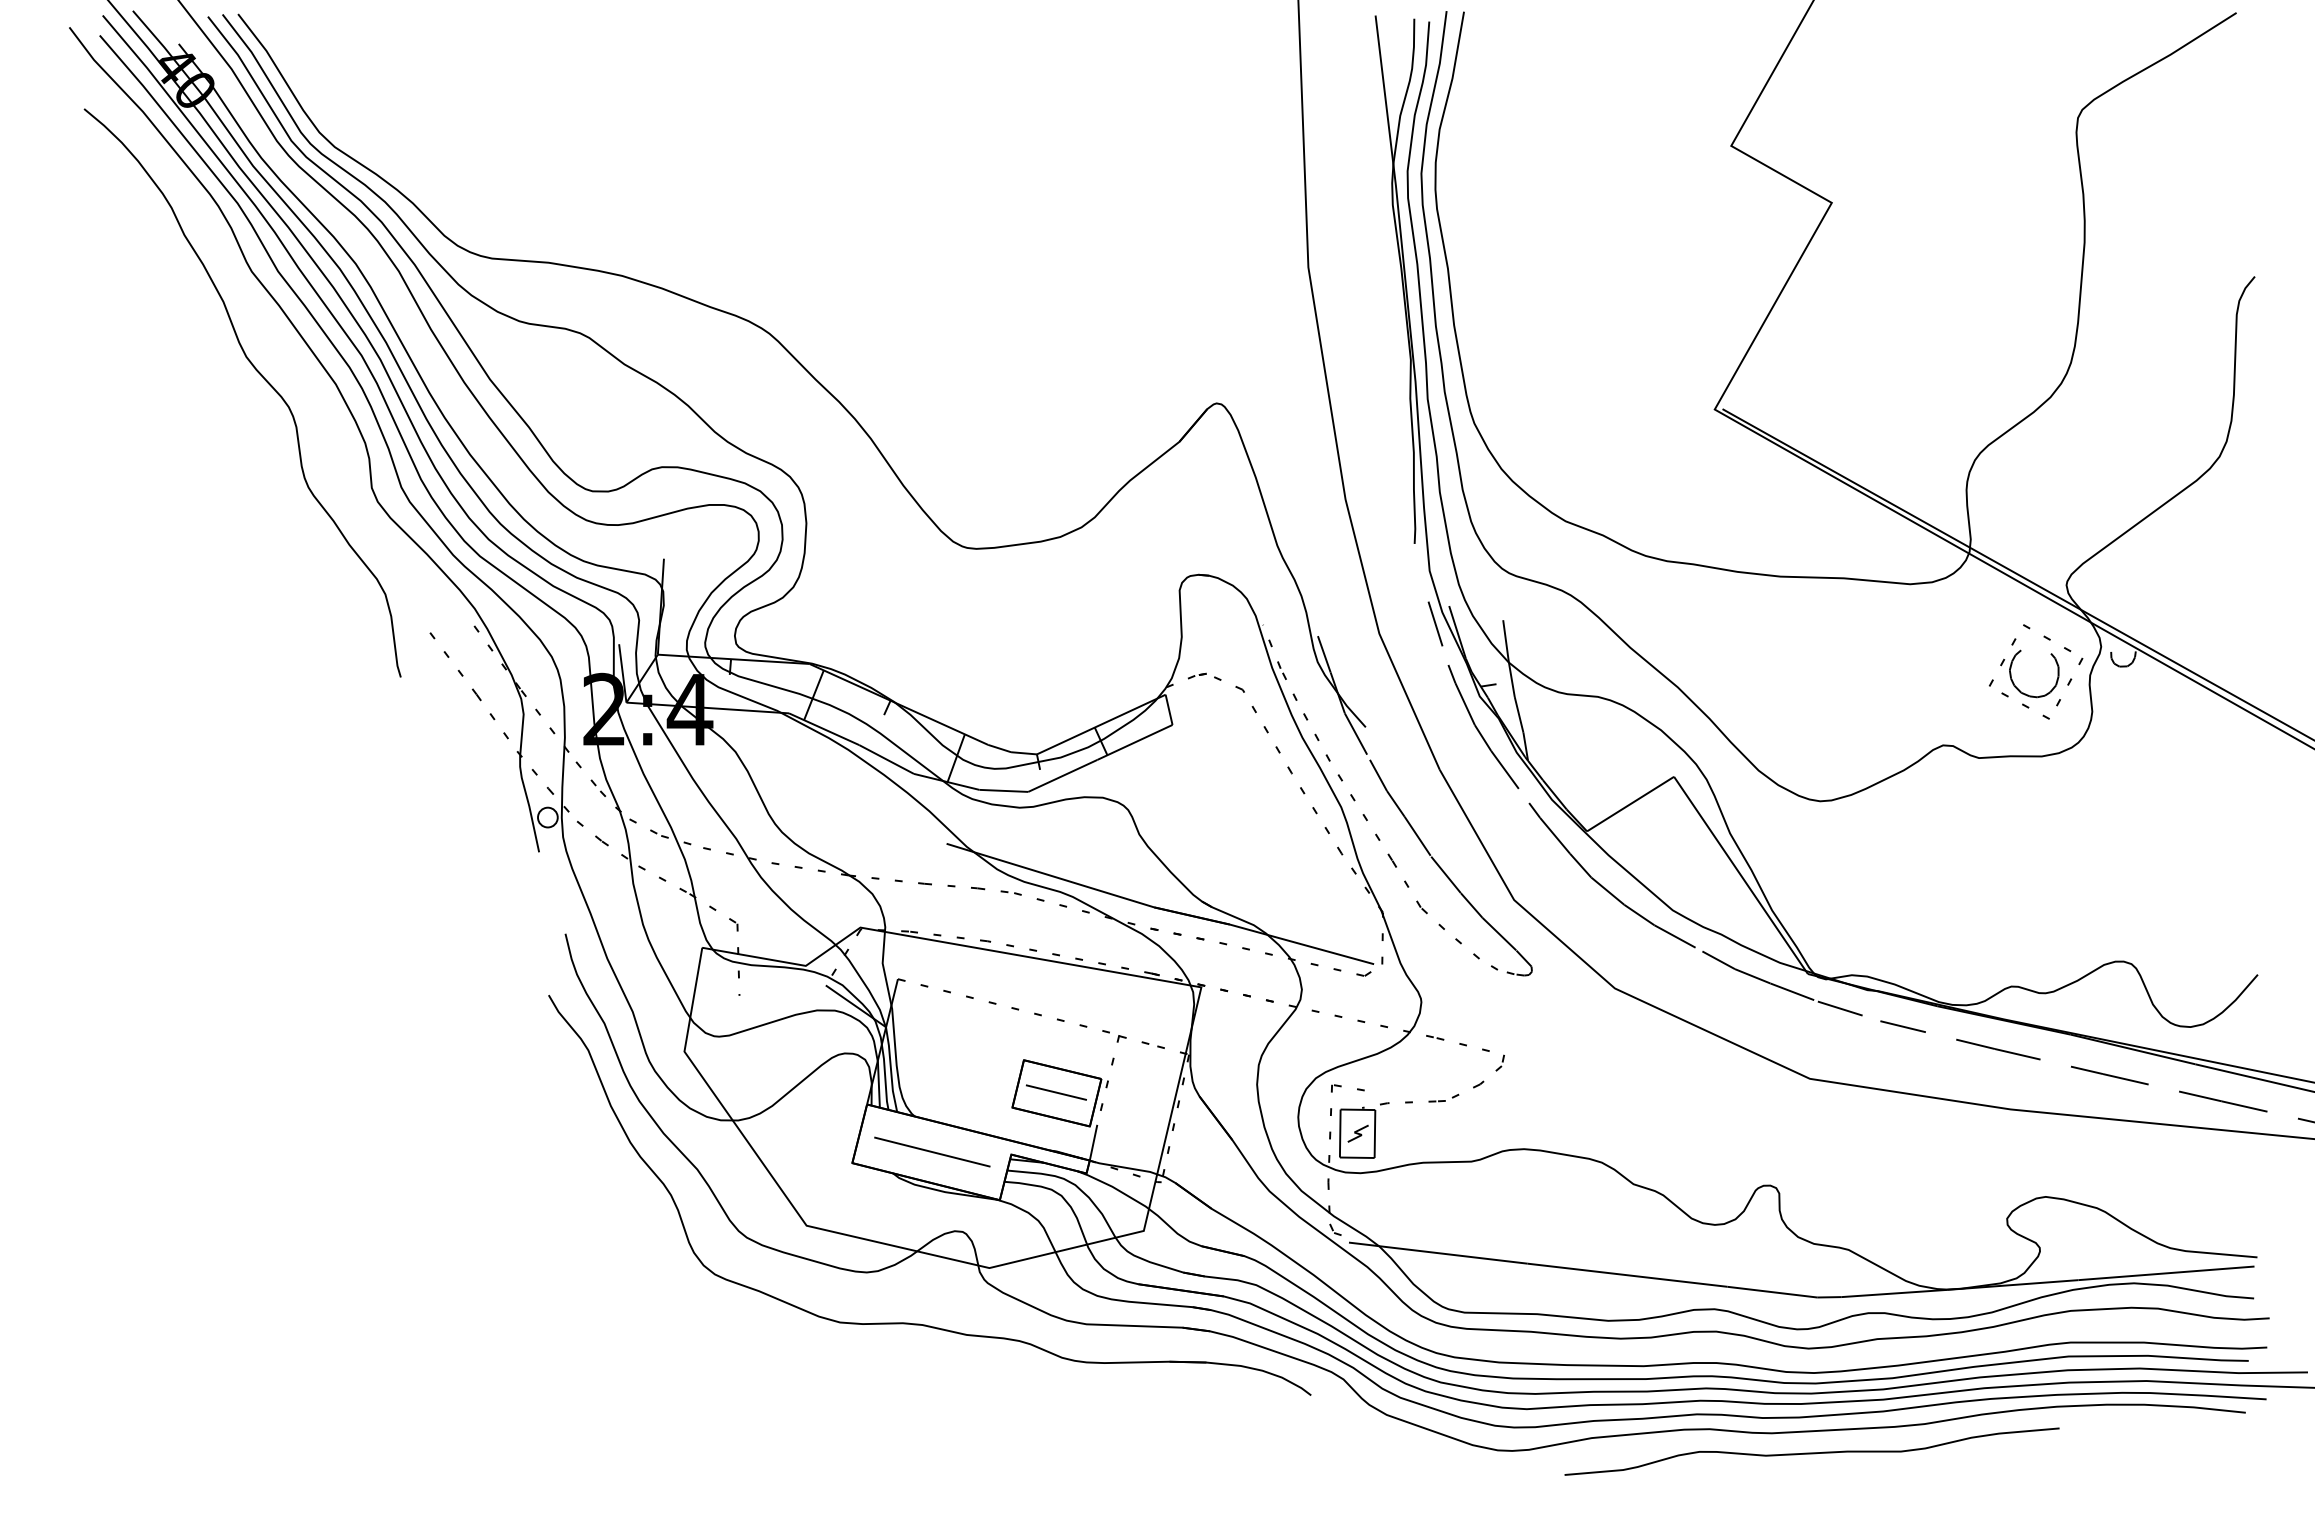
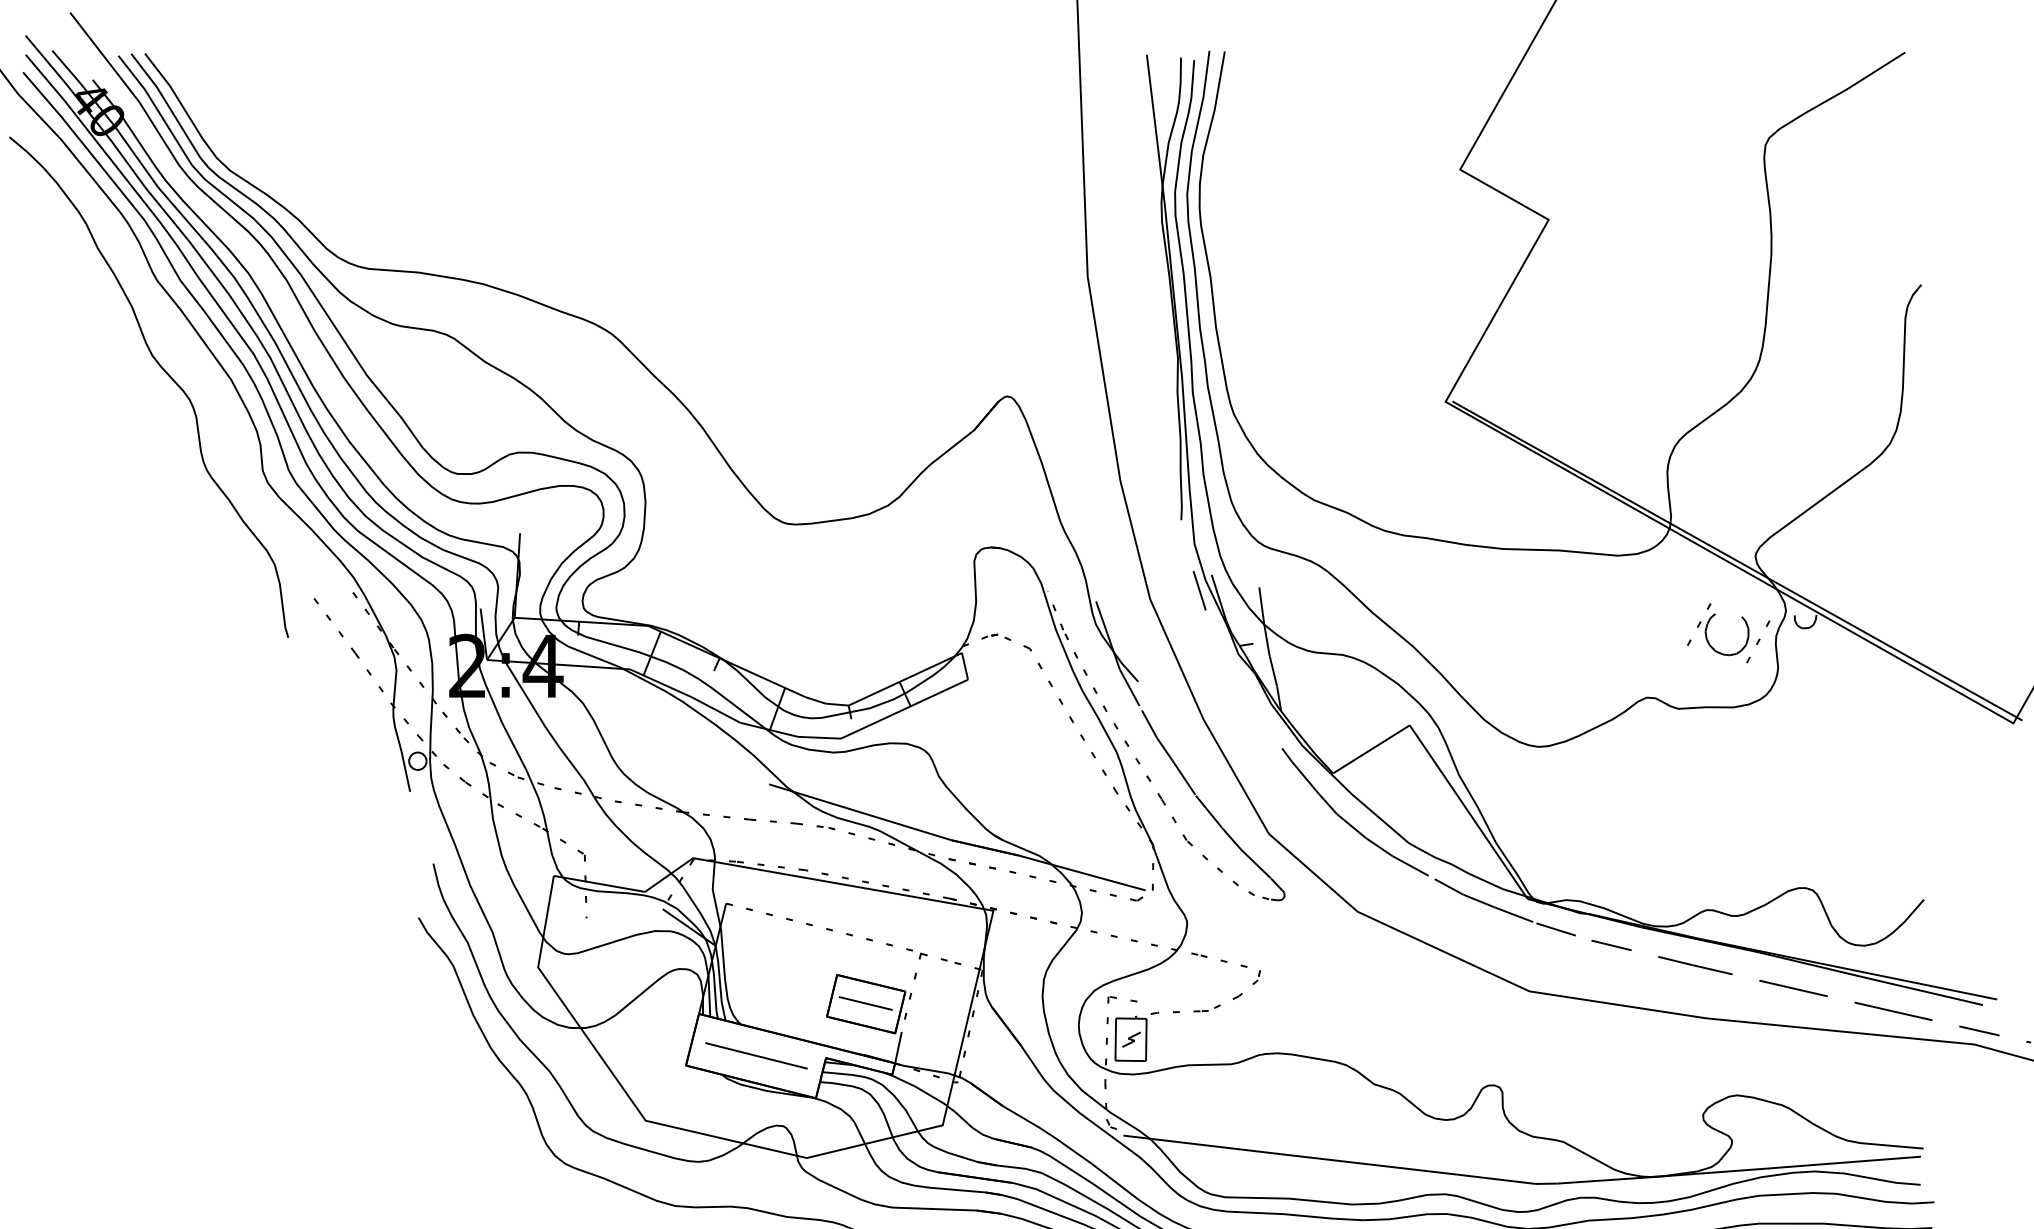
line: (2047, 638) -> (1738, 603), removed
line: (2025, 705) -> (1719, 662), removed
part: (1483, 727) -> (1241, 681), removed

